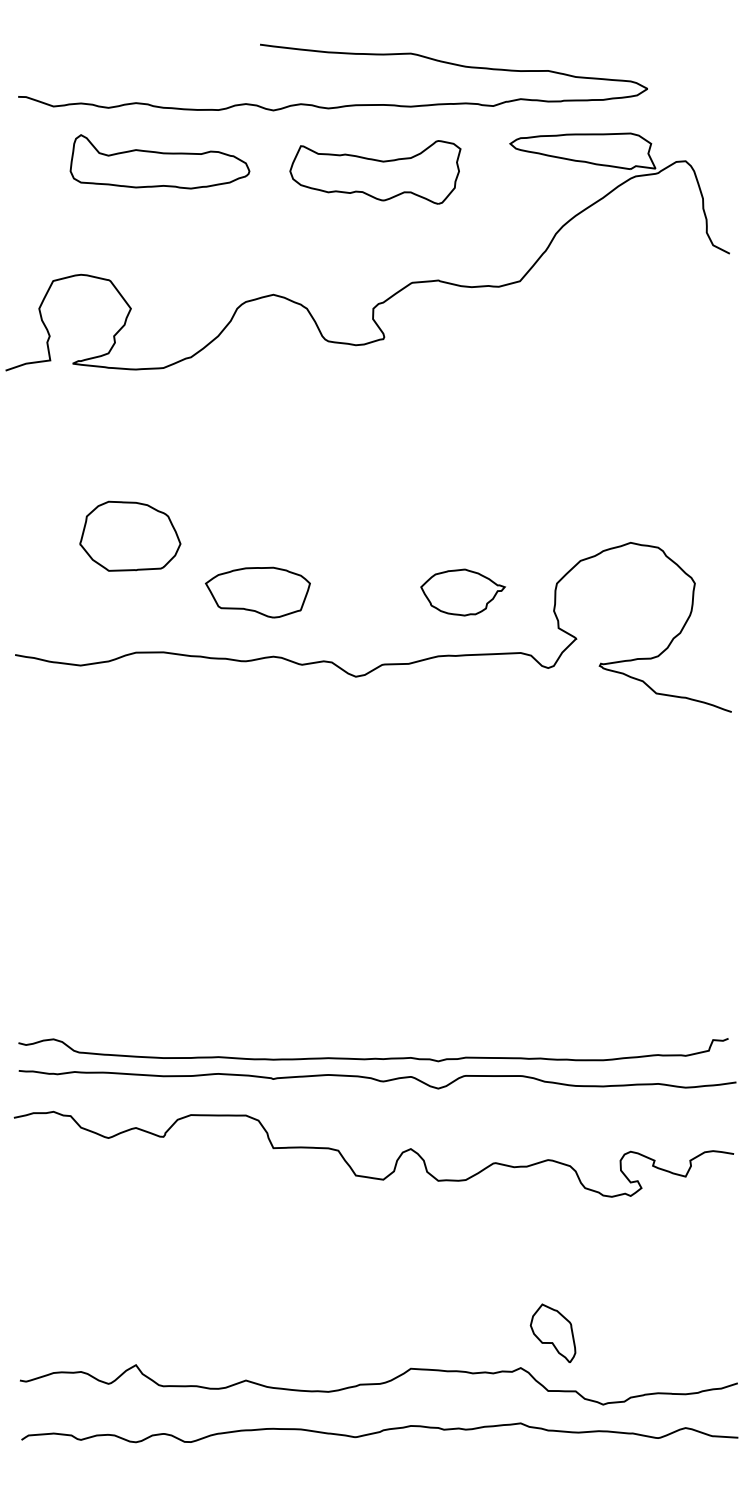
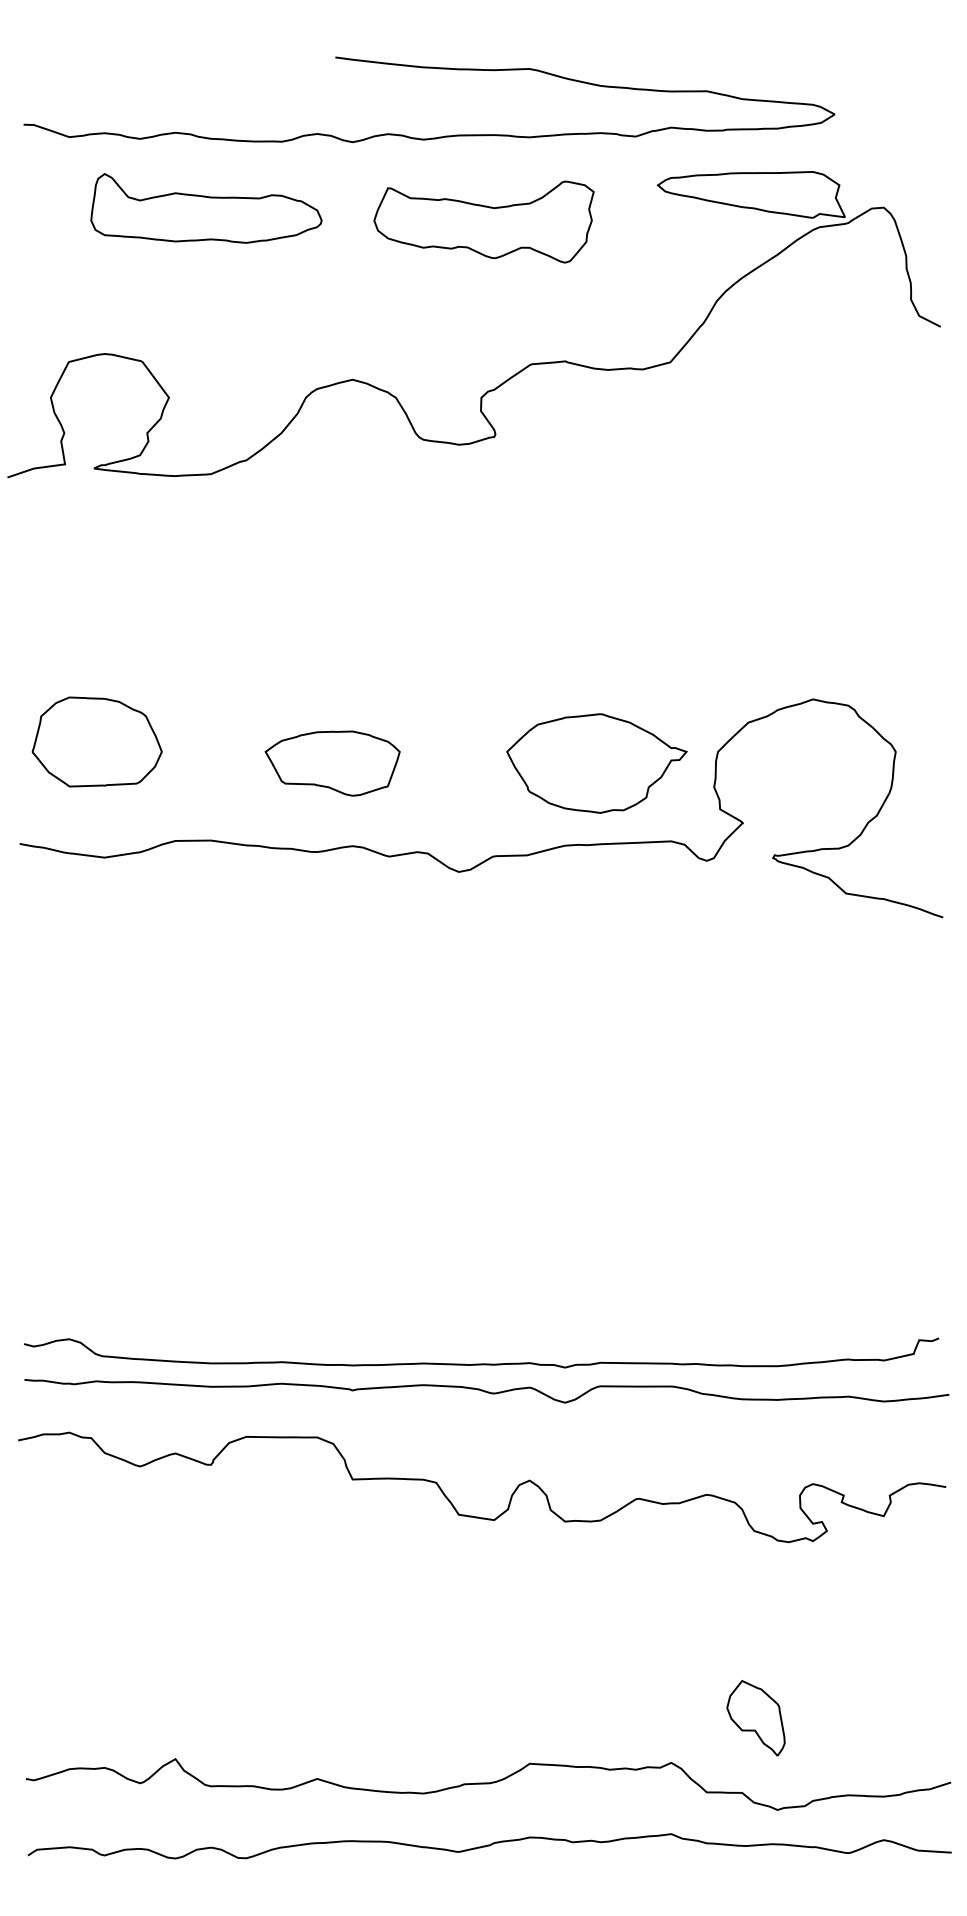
part: (129, 535) -> (96, 741), moved
part: (462, 592) -> (596, 763), size x1.67
part: (552, 1333) -> (755, 1718), moved

